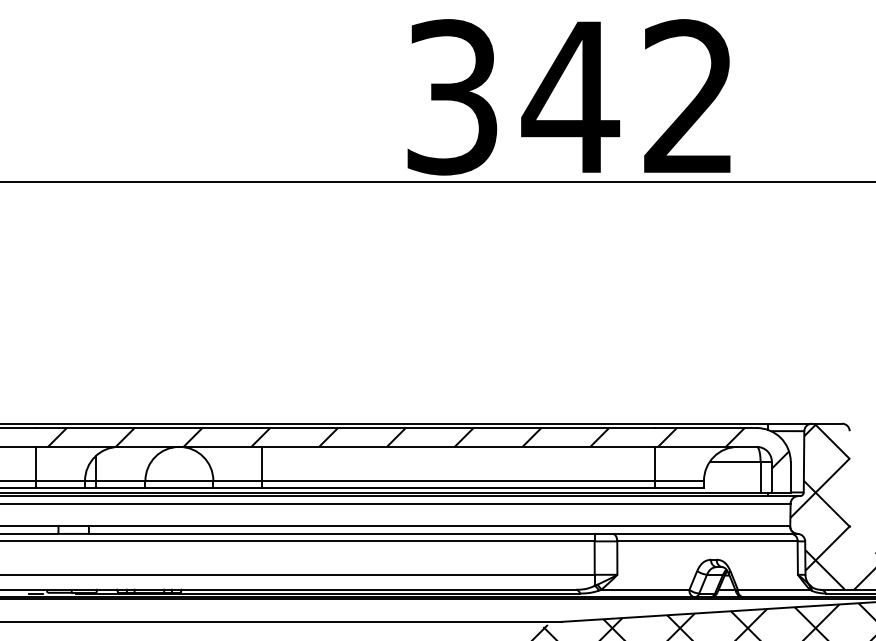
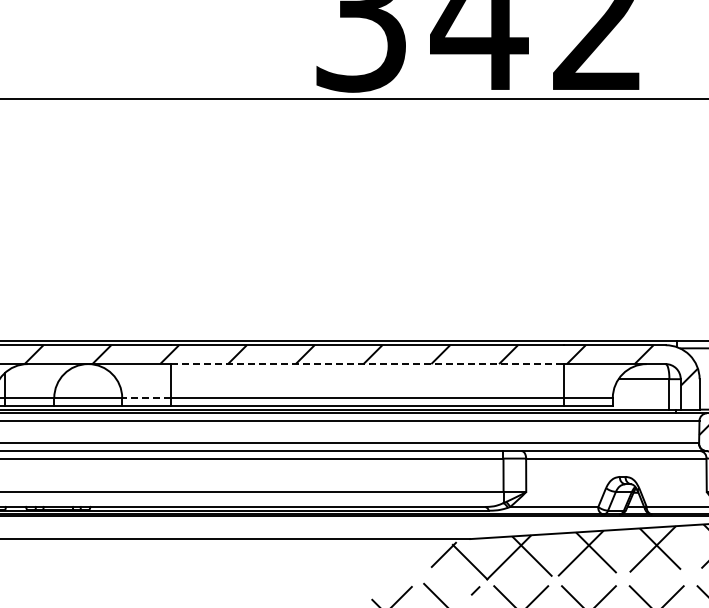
line: (459, 446) -> (368, 363), solid -> dashed
line: (237, 480) -> (146, 397), solid -> dashed

